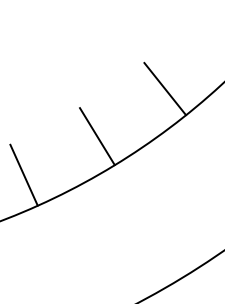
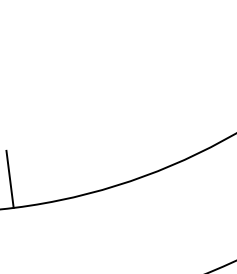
line: (164, 89) -> (212, 113), removed
line: (96, 136) -> (147, 143), removed
line: (24, 174) -> (80, 165), removed

